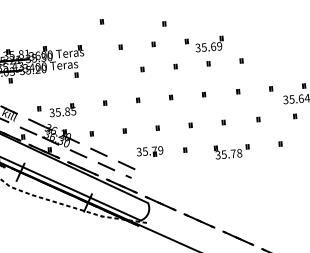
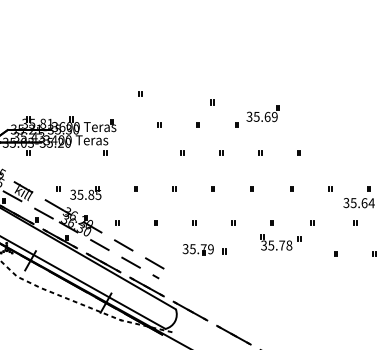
part: (208, 44) -> (262, 113), moved
part: (149, 151) -> (197, 249), moved
part: (231, 151) -> (280, 242), moved

